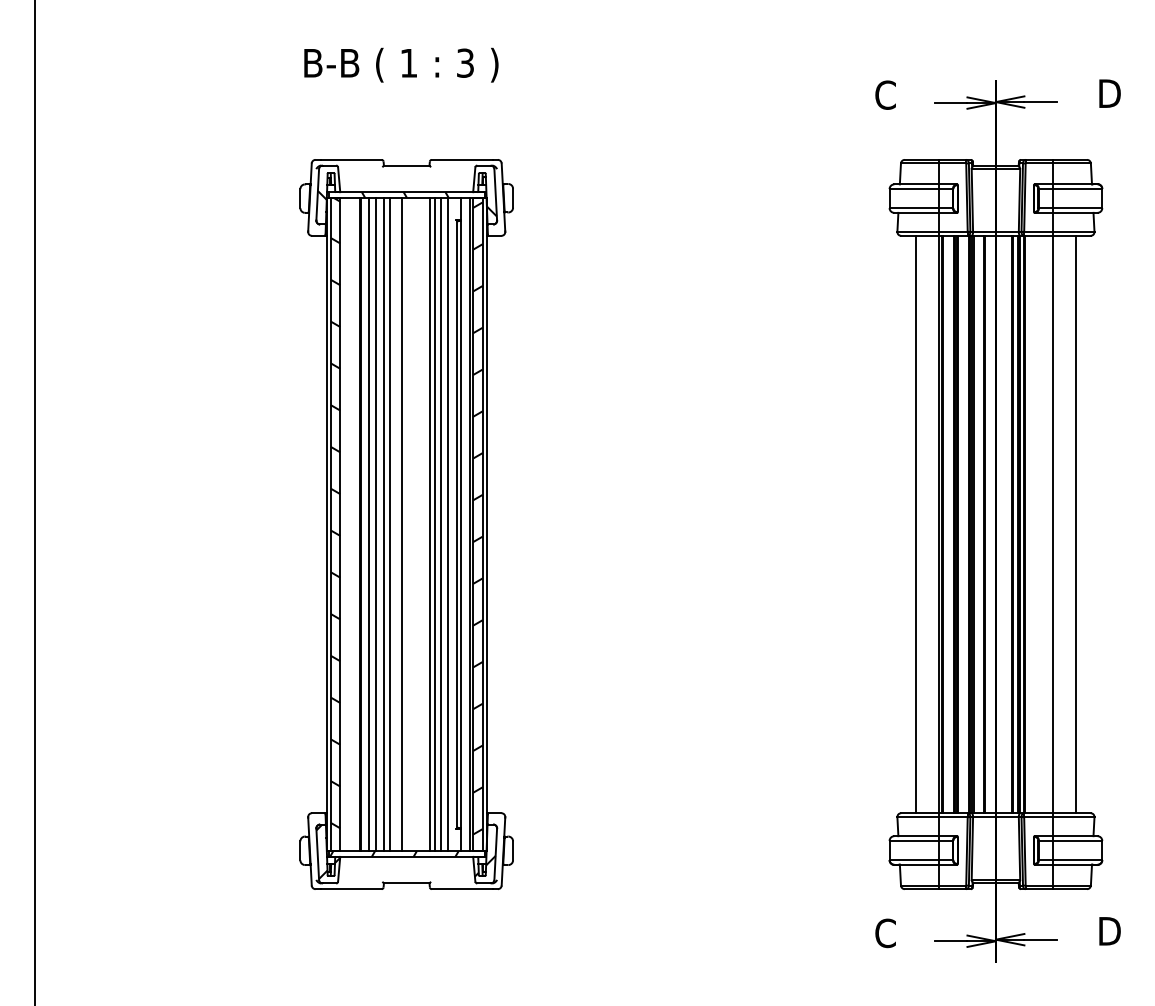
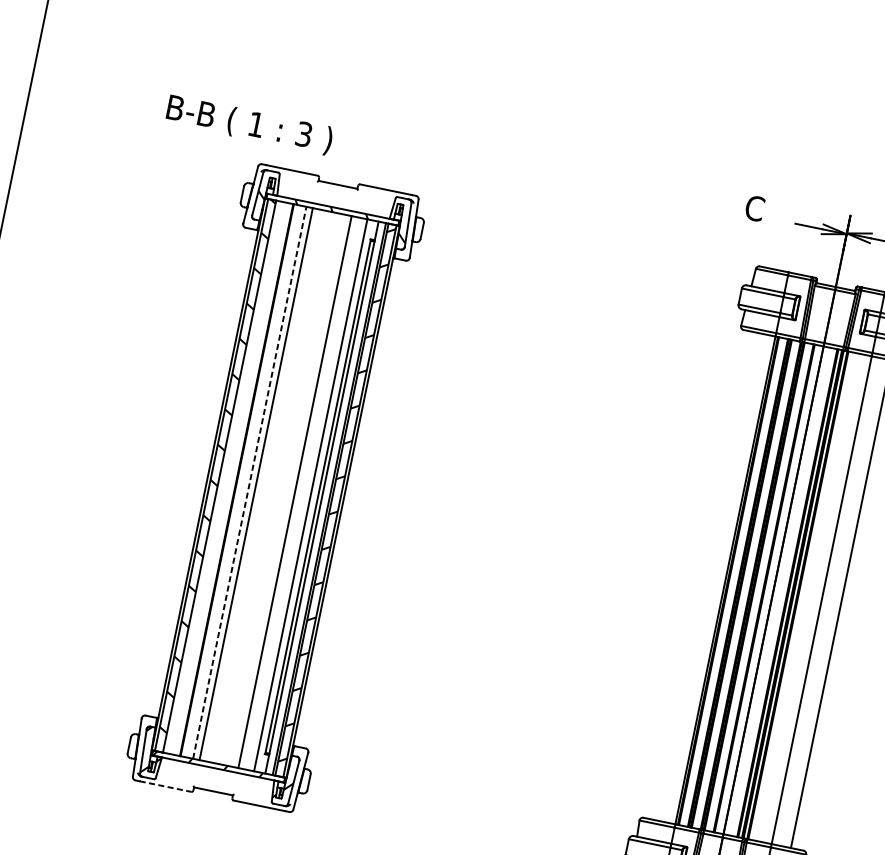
text: (401, 64) -> (249, 124), moved
line: (369, 524) -> (244, 481), removed
line: (375, 524) -> (249, 482), solid -> dashed
line: (390, 524) -> (262, 485), removed
line: (401, 524) -> (271, 487), removed
line: (435, 524) -> (300, 493), removed
line: (441, 524) -> (305, 494), removed
line: (916, 524) -> (706, 576), removed
line: (351, 889) -> (165, 786), solid -> dashed

